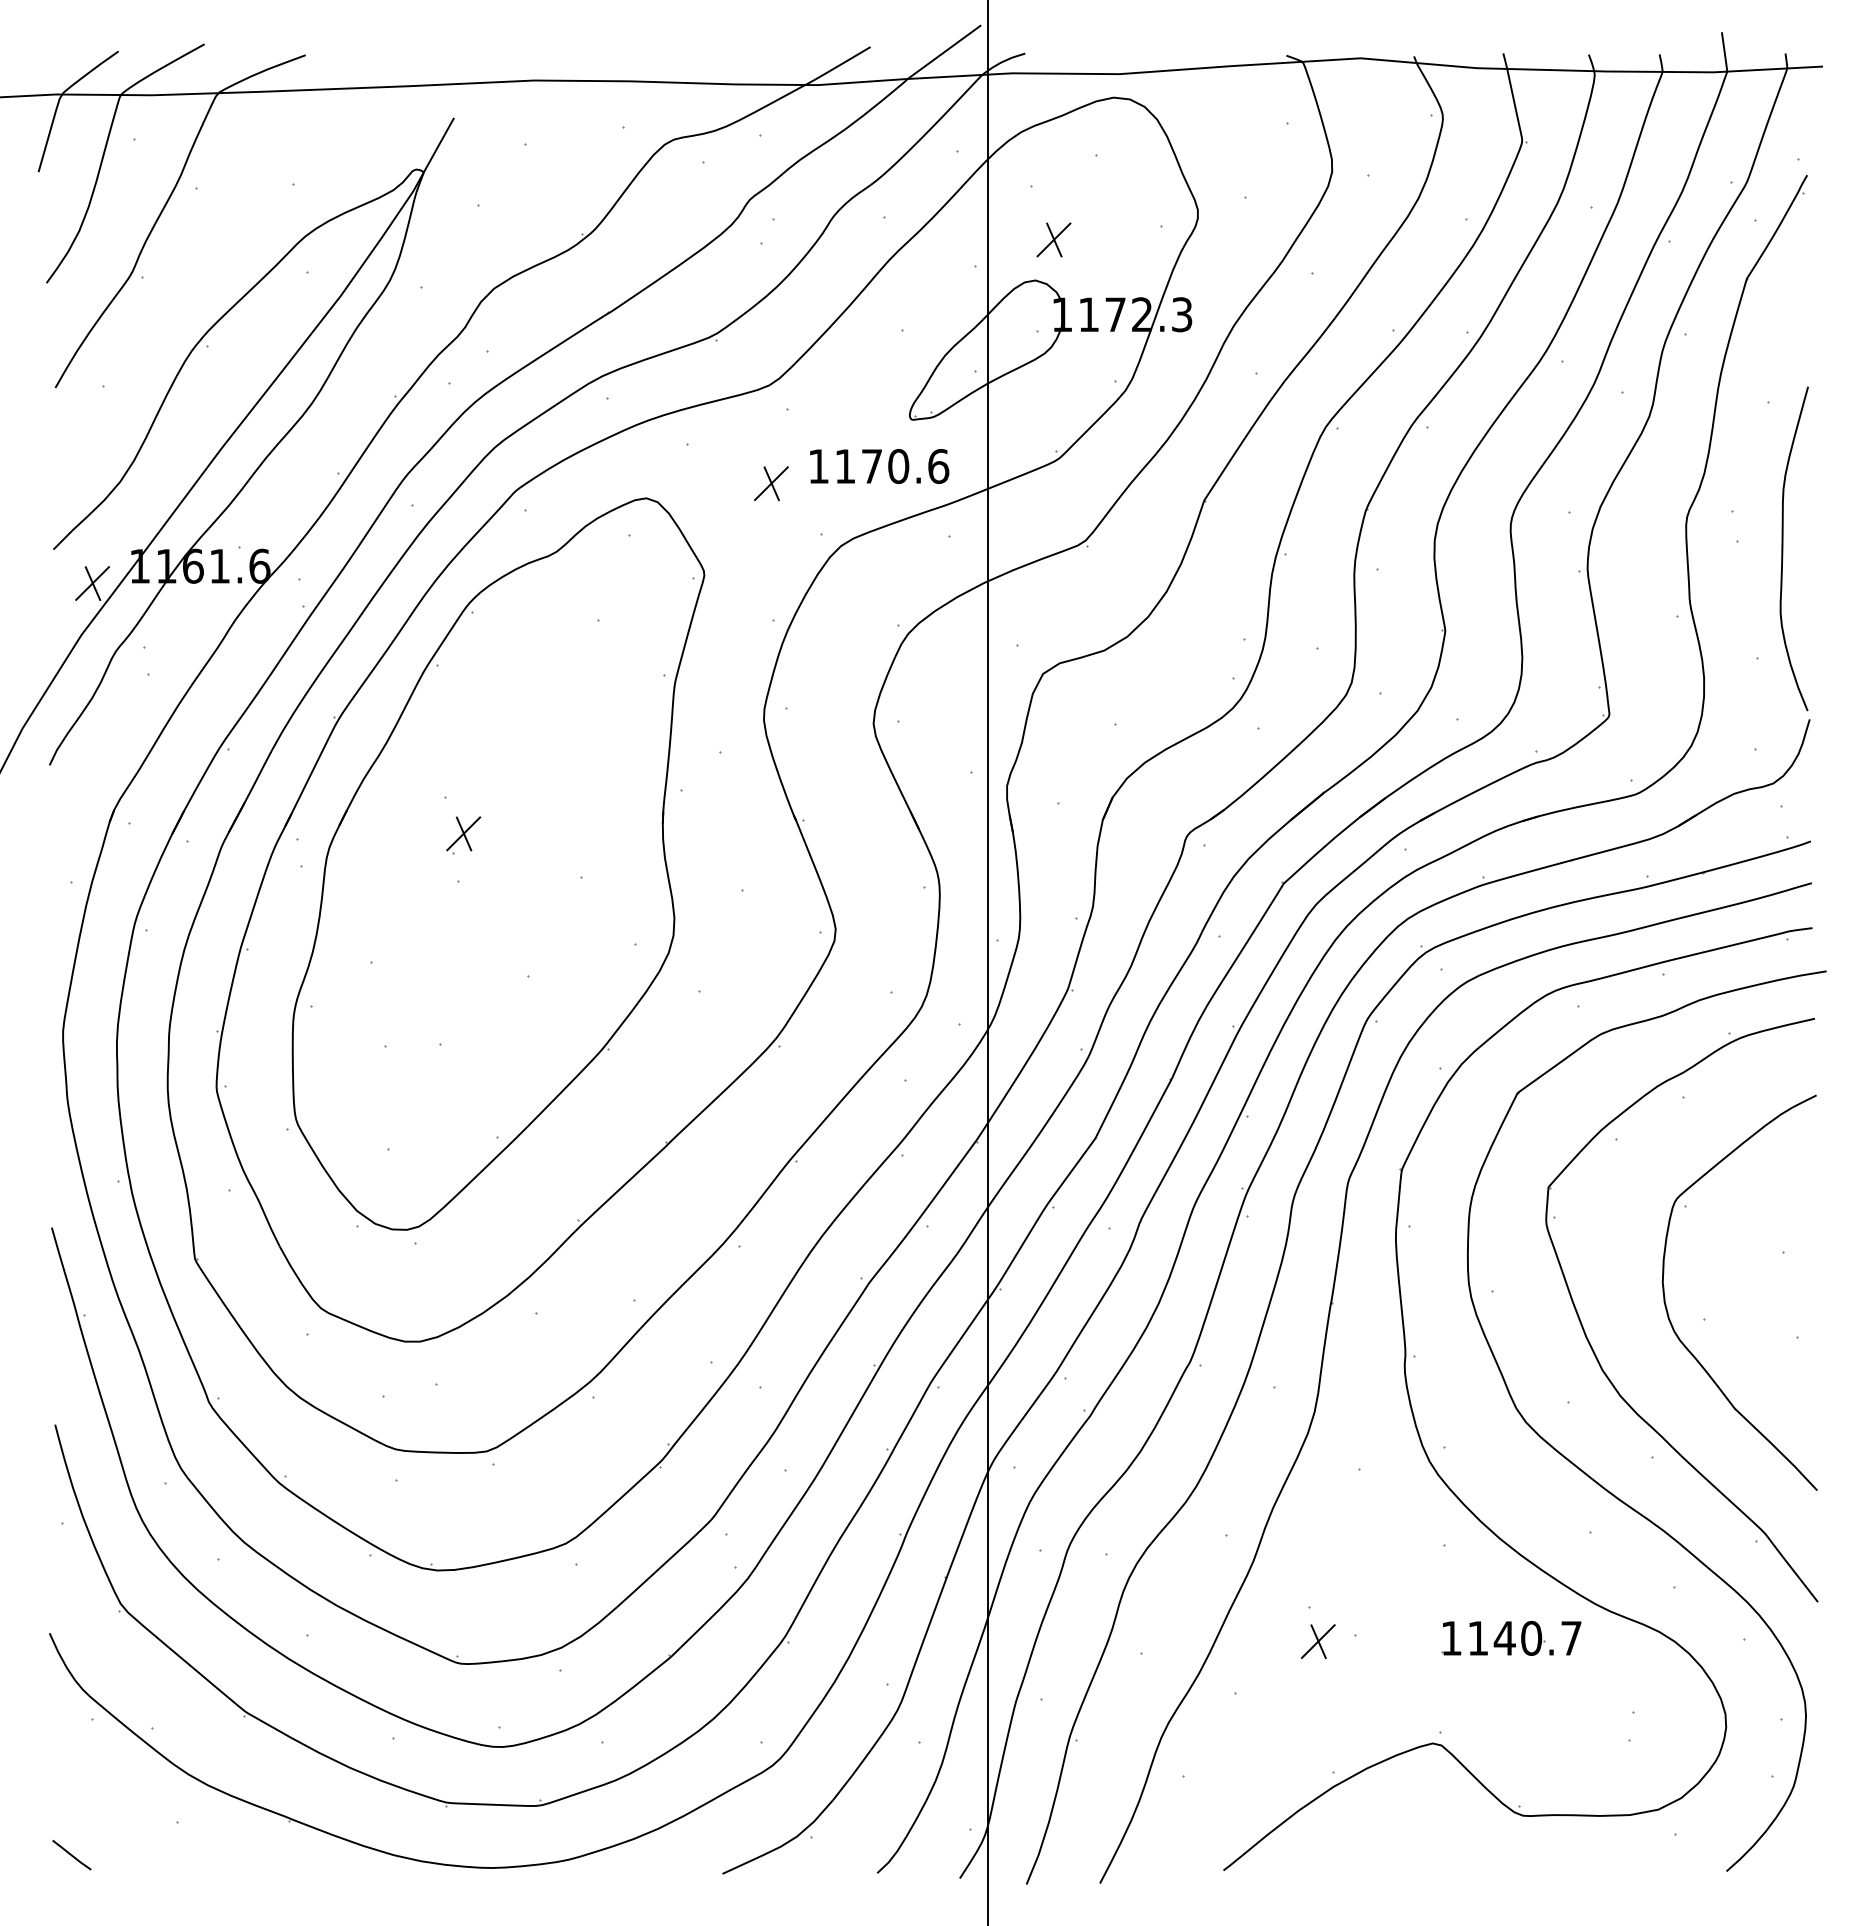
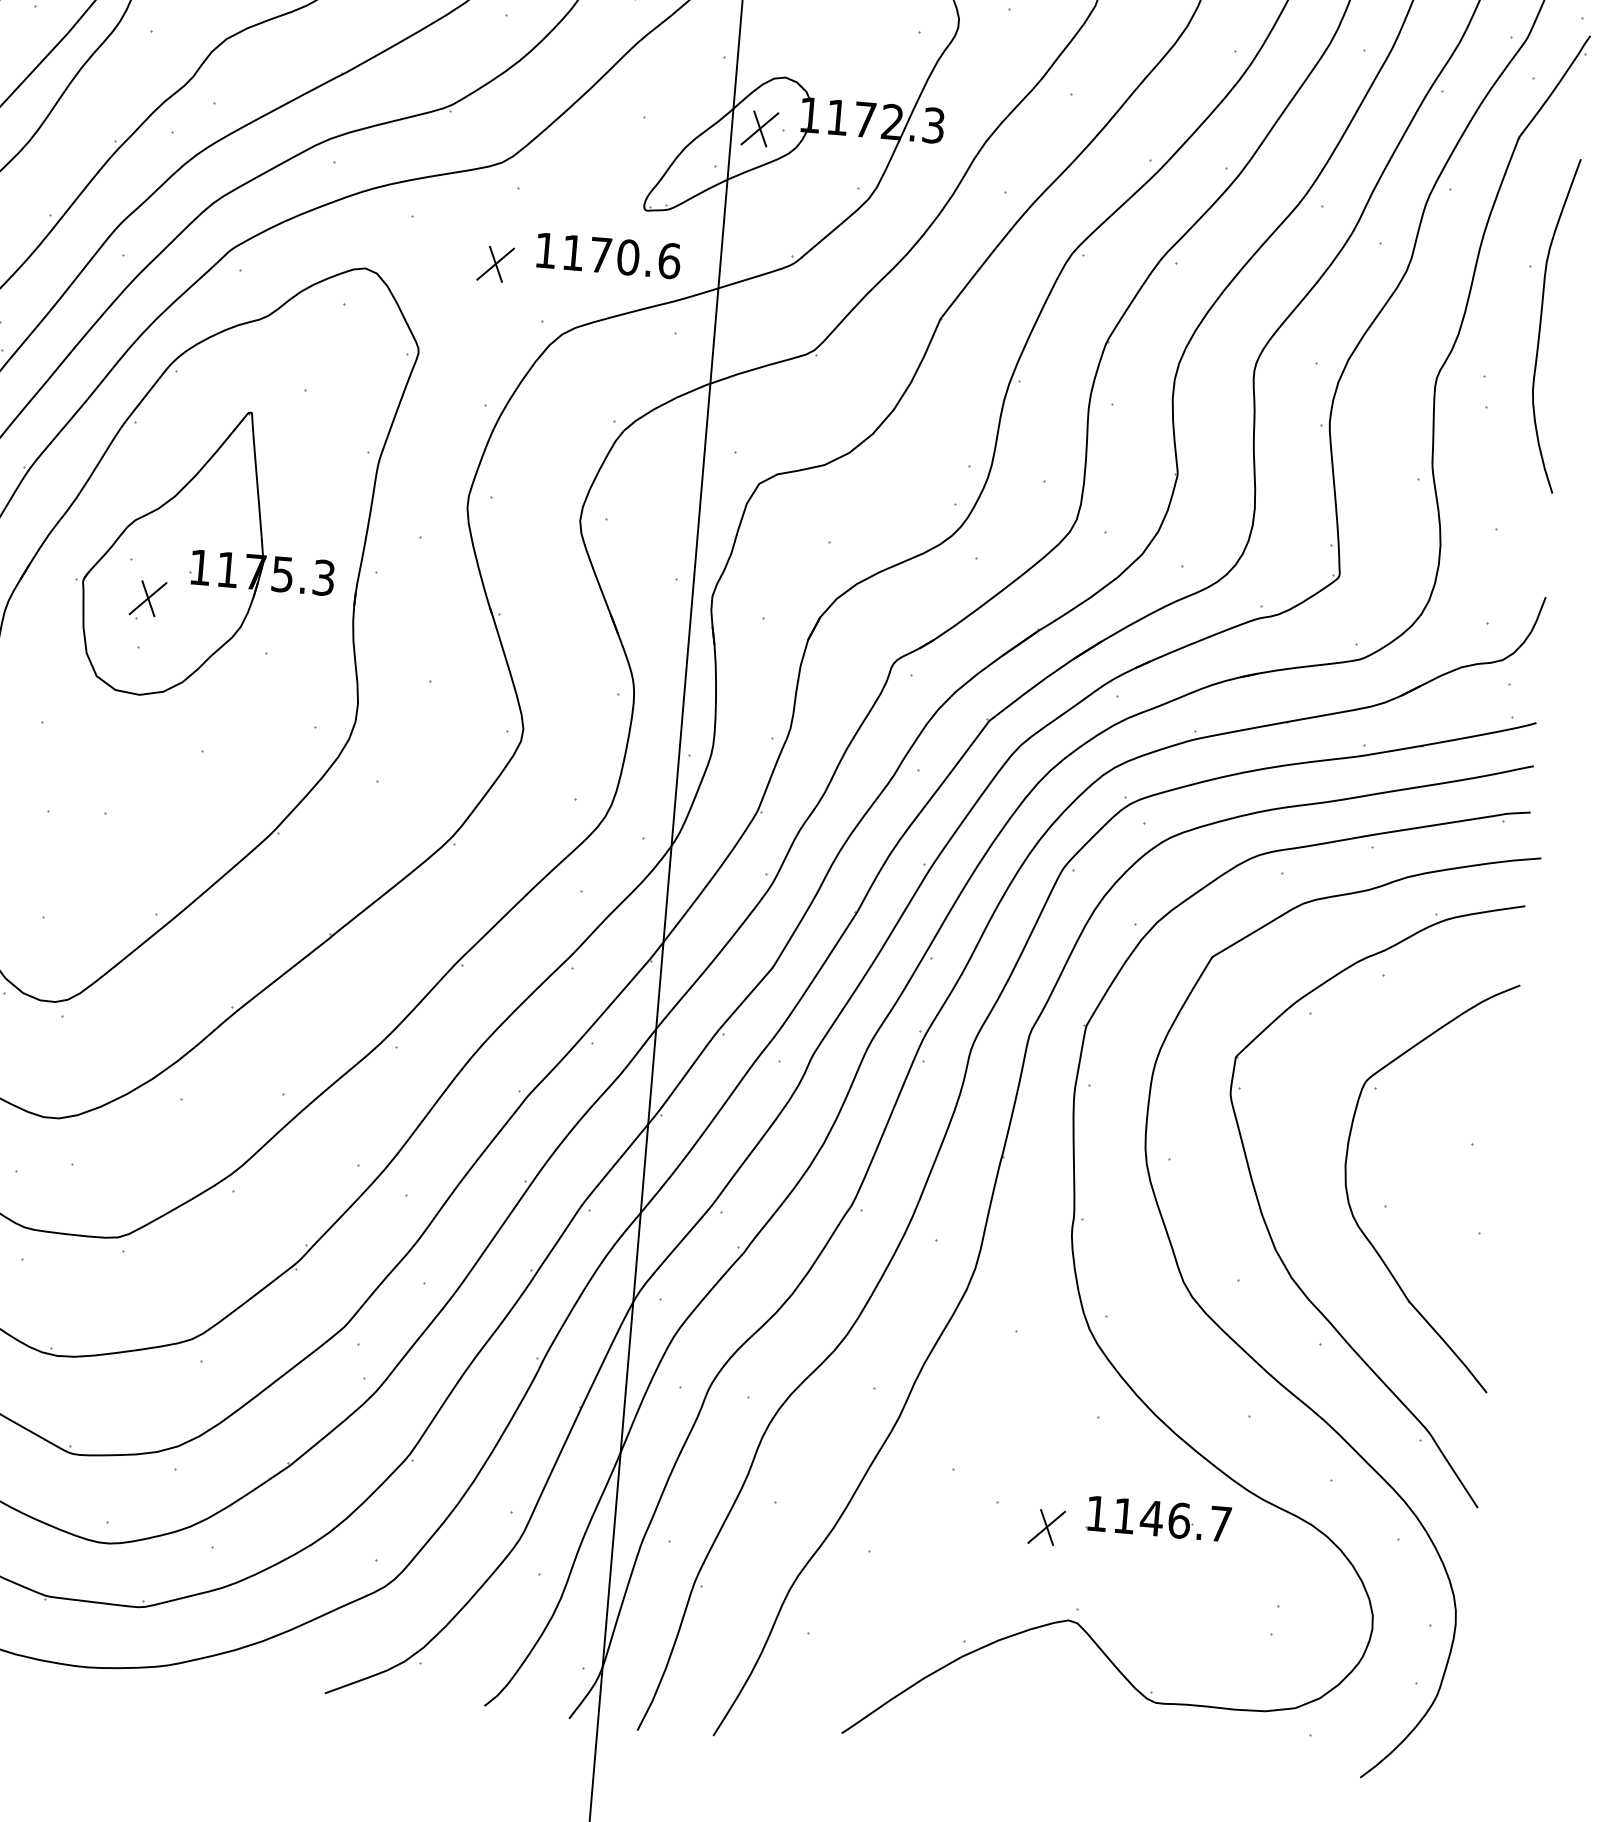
part: (1053, 239) -> (759, 128), moved
curve: (1783, 548) -> (1541, 323), moved
part: (516, 786) -> (206, 554), added
text: (1531, 1637) -> (1179, 1519), 1140.7 -> 1146.7
part: (1318, 1641) -> (1046, 1527), moved

